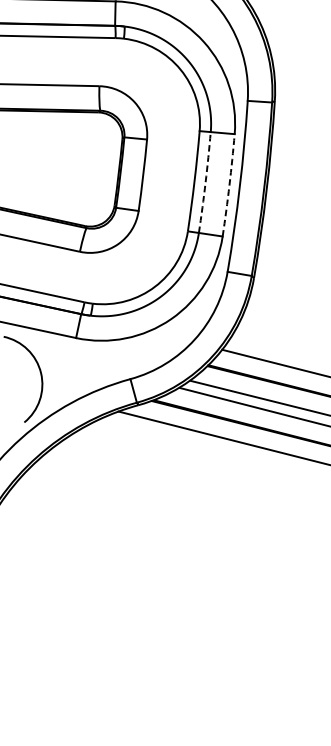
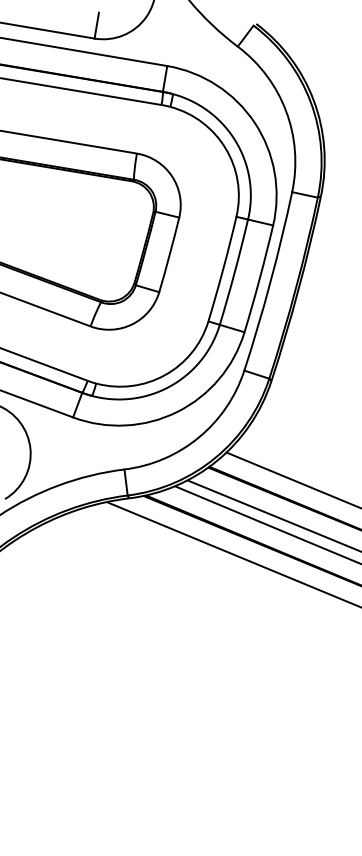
arc: (205, 182) -> (234, 272), dashed -> solid
arc: (229, 185) -> (259, 279), dashed -> solid

